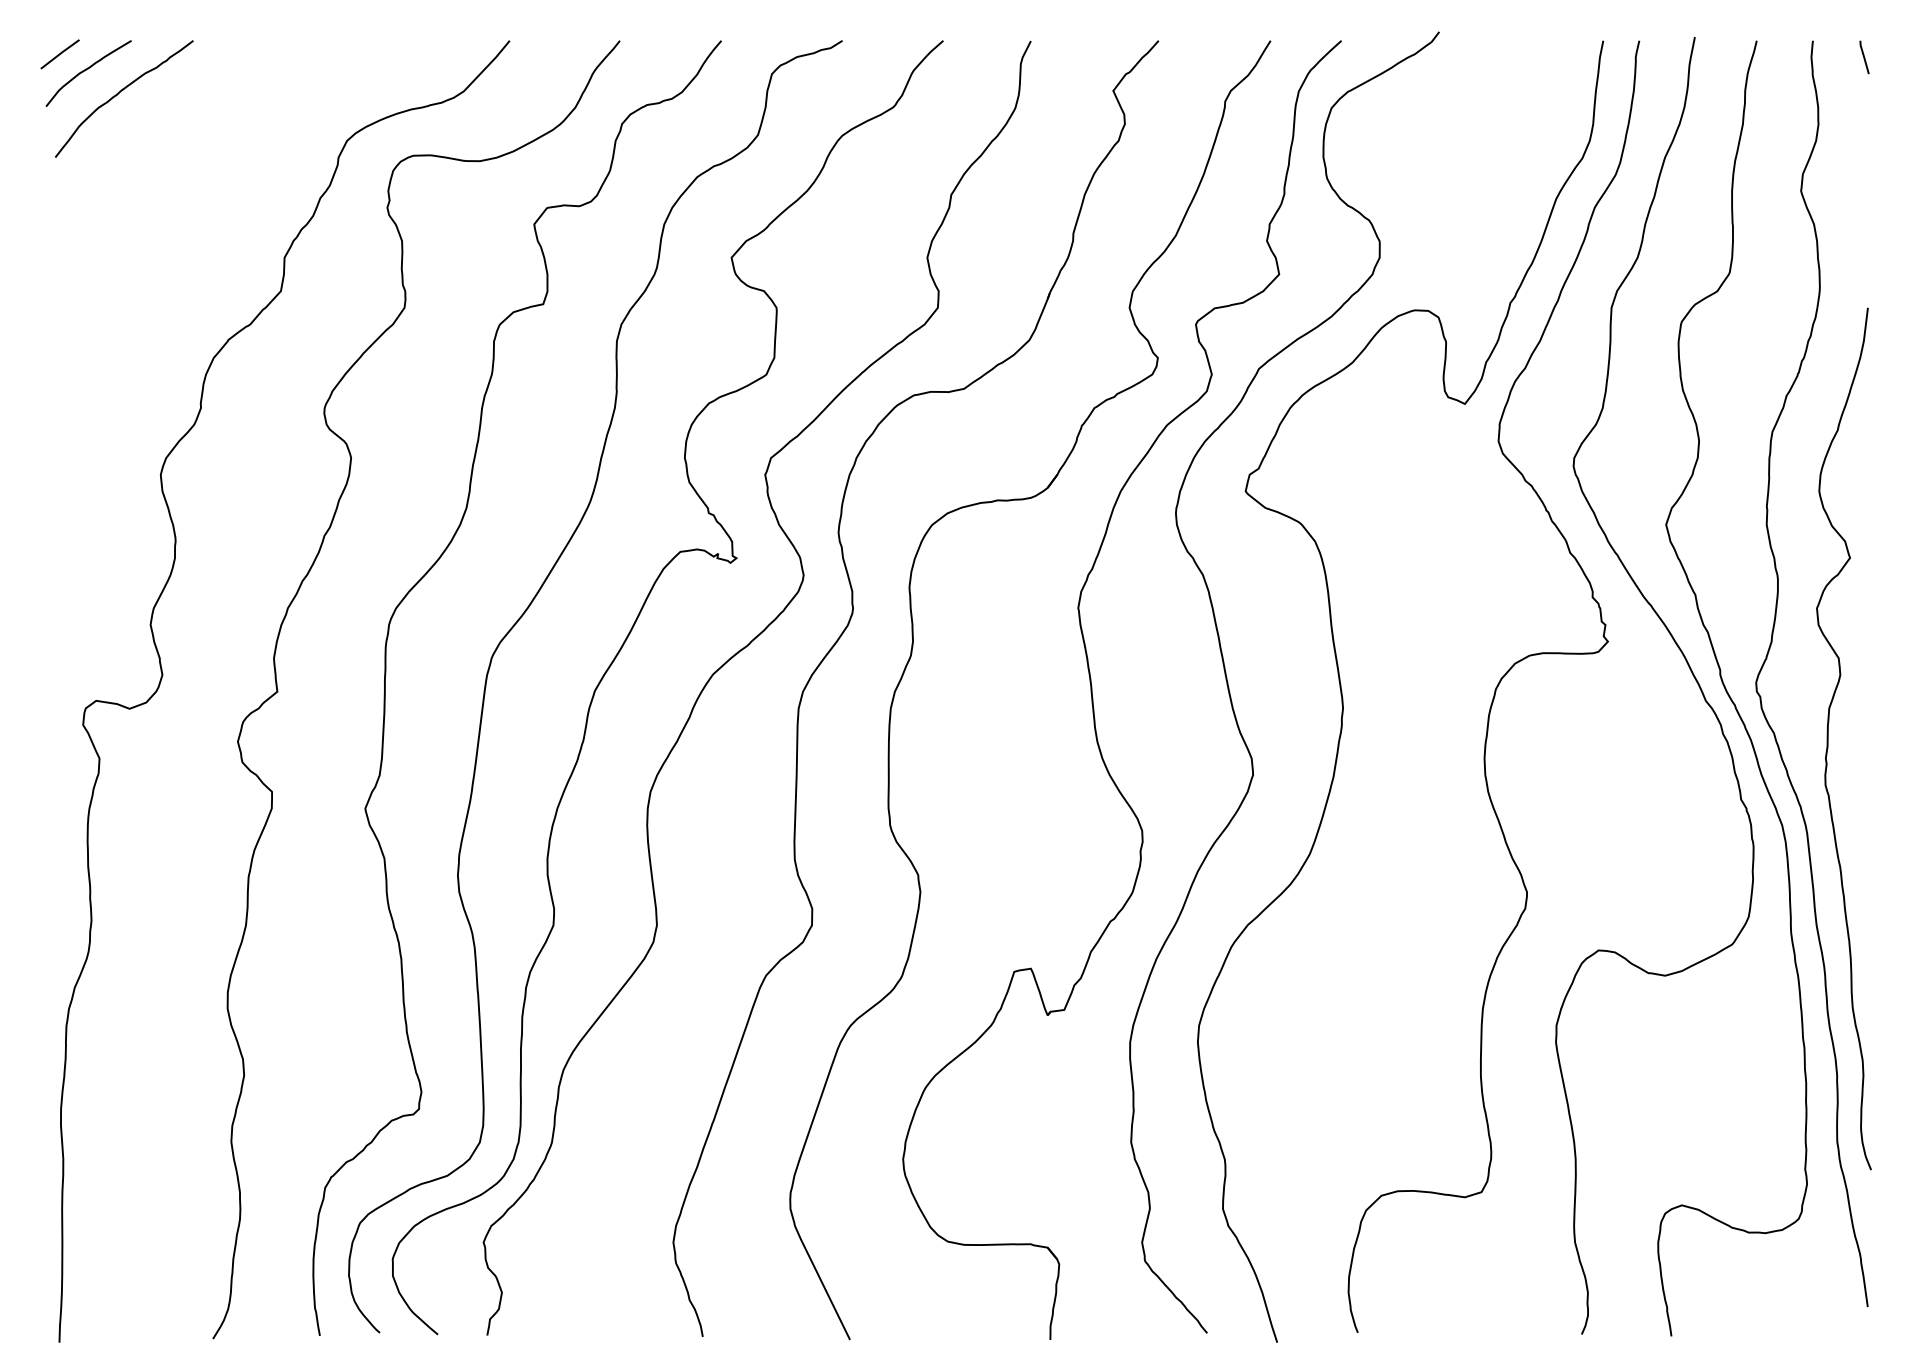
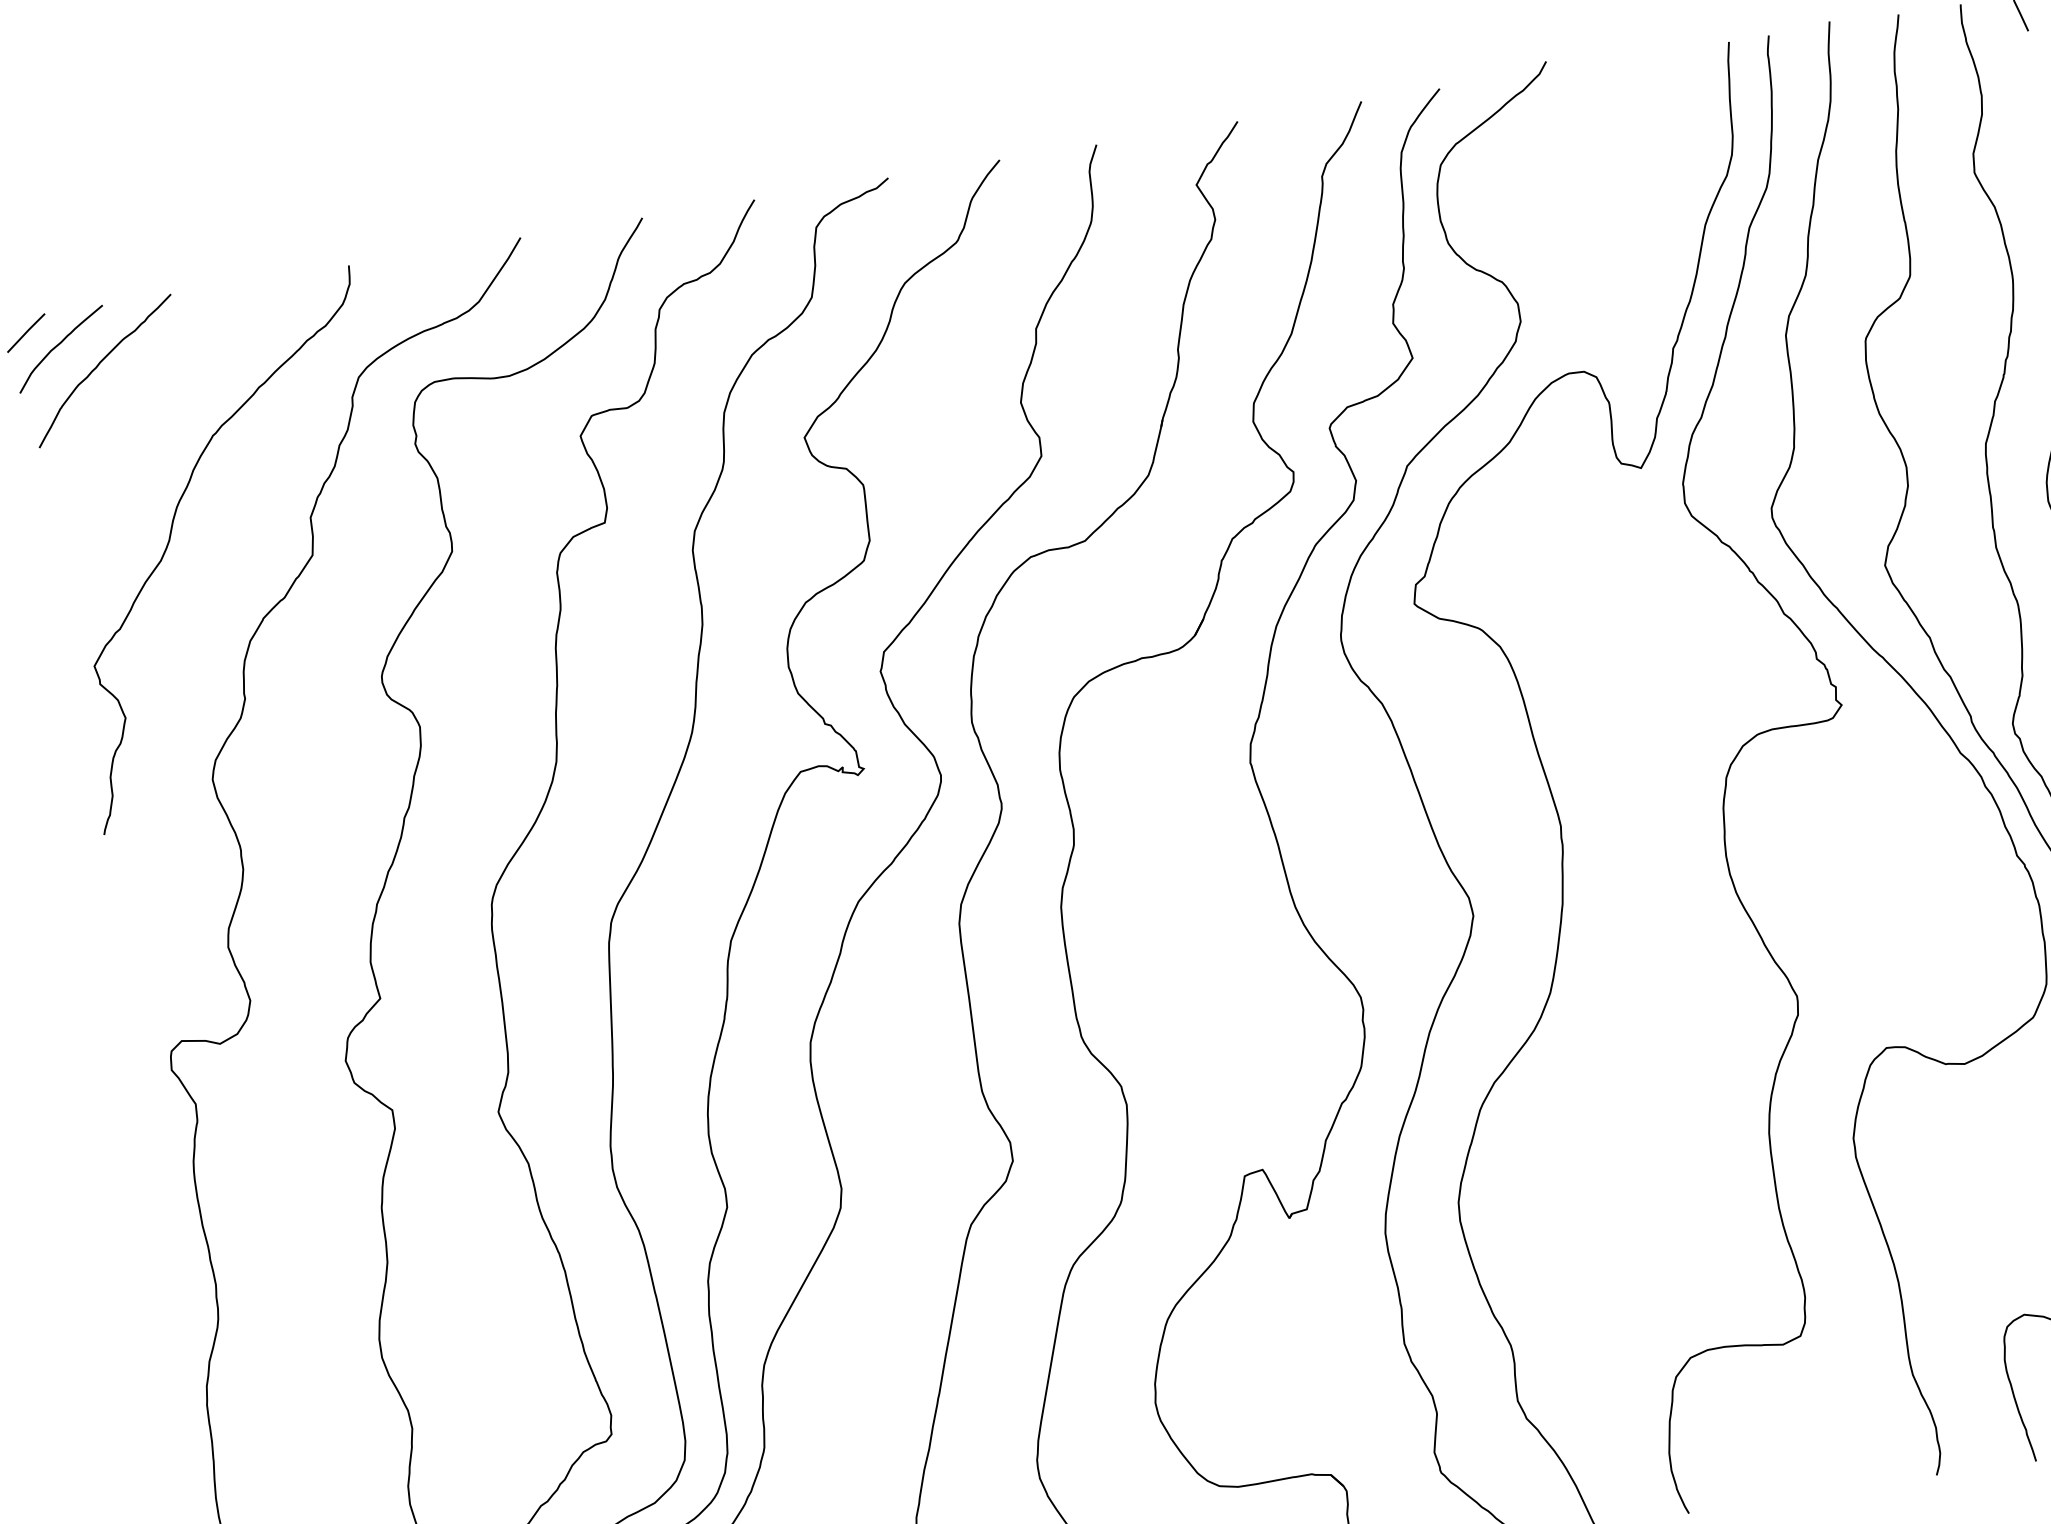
curve: (158, 256) -> (171, 538), added

